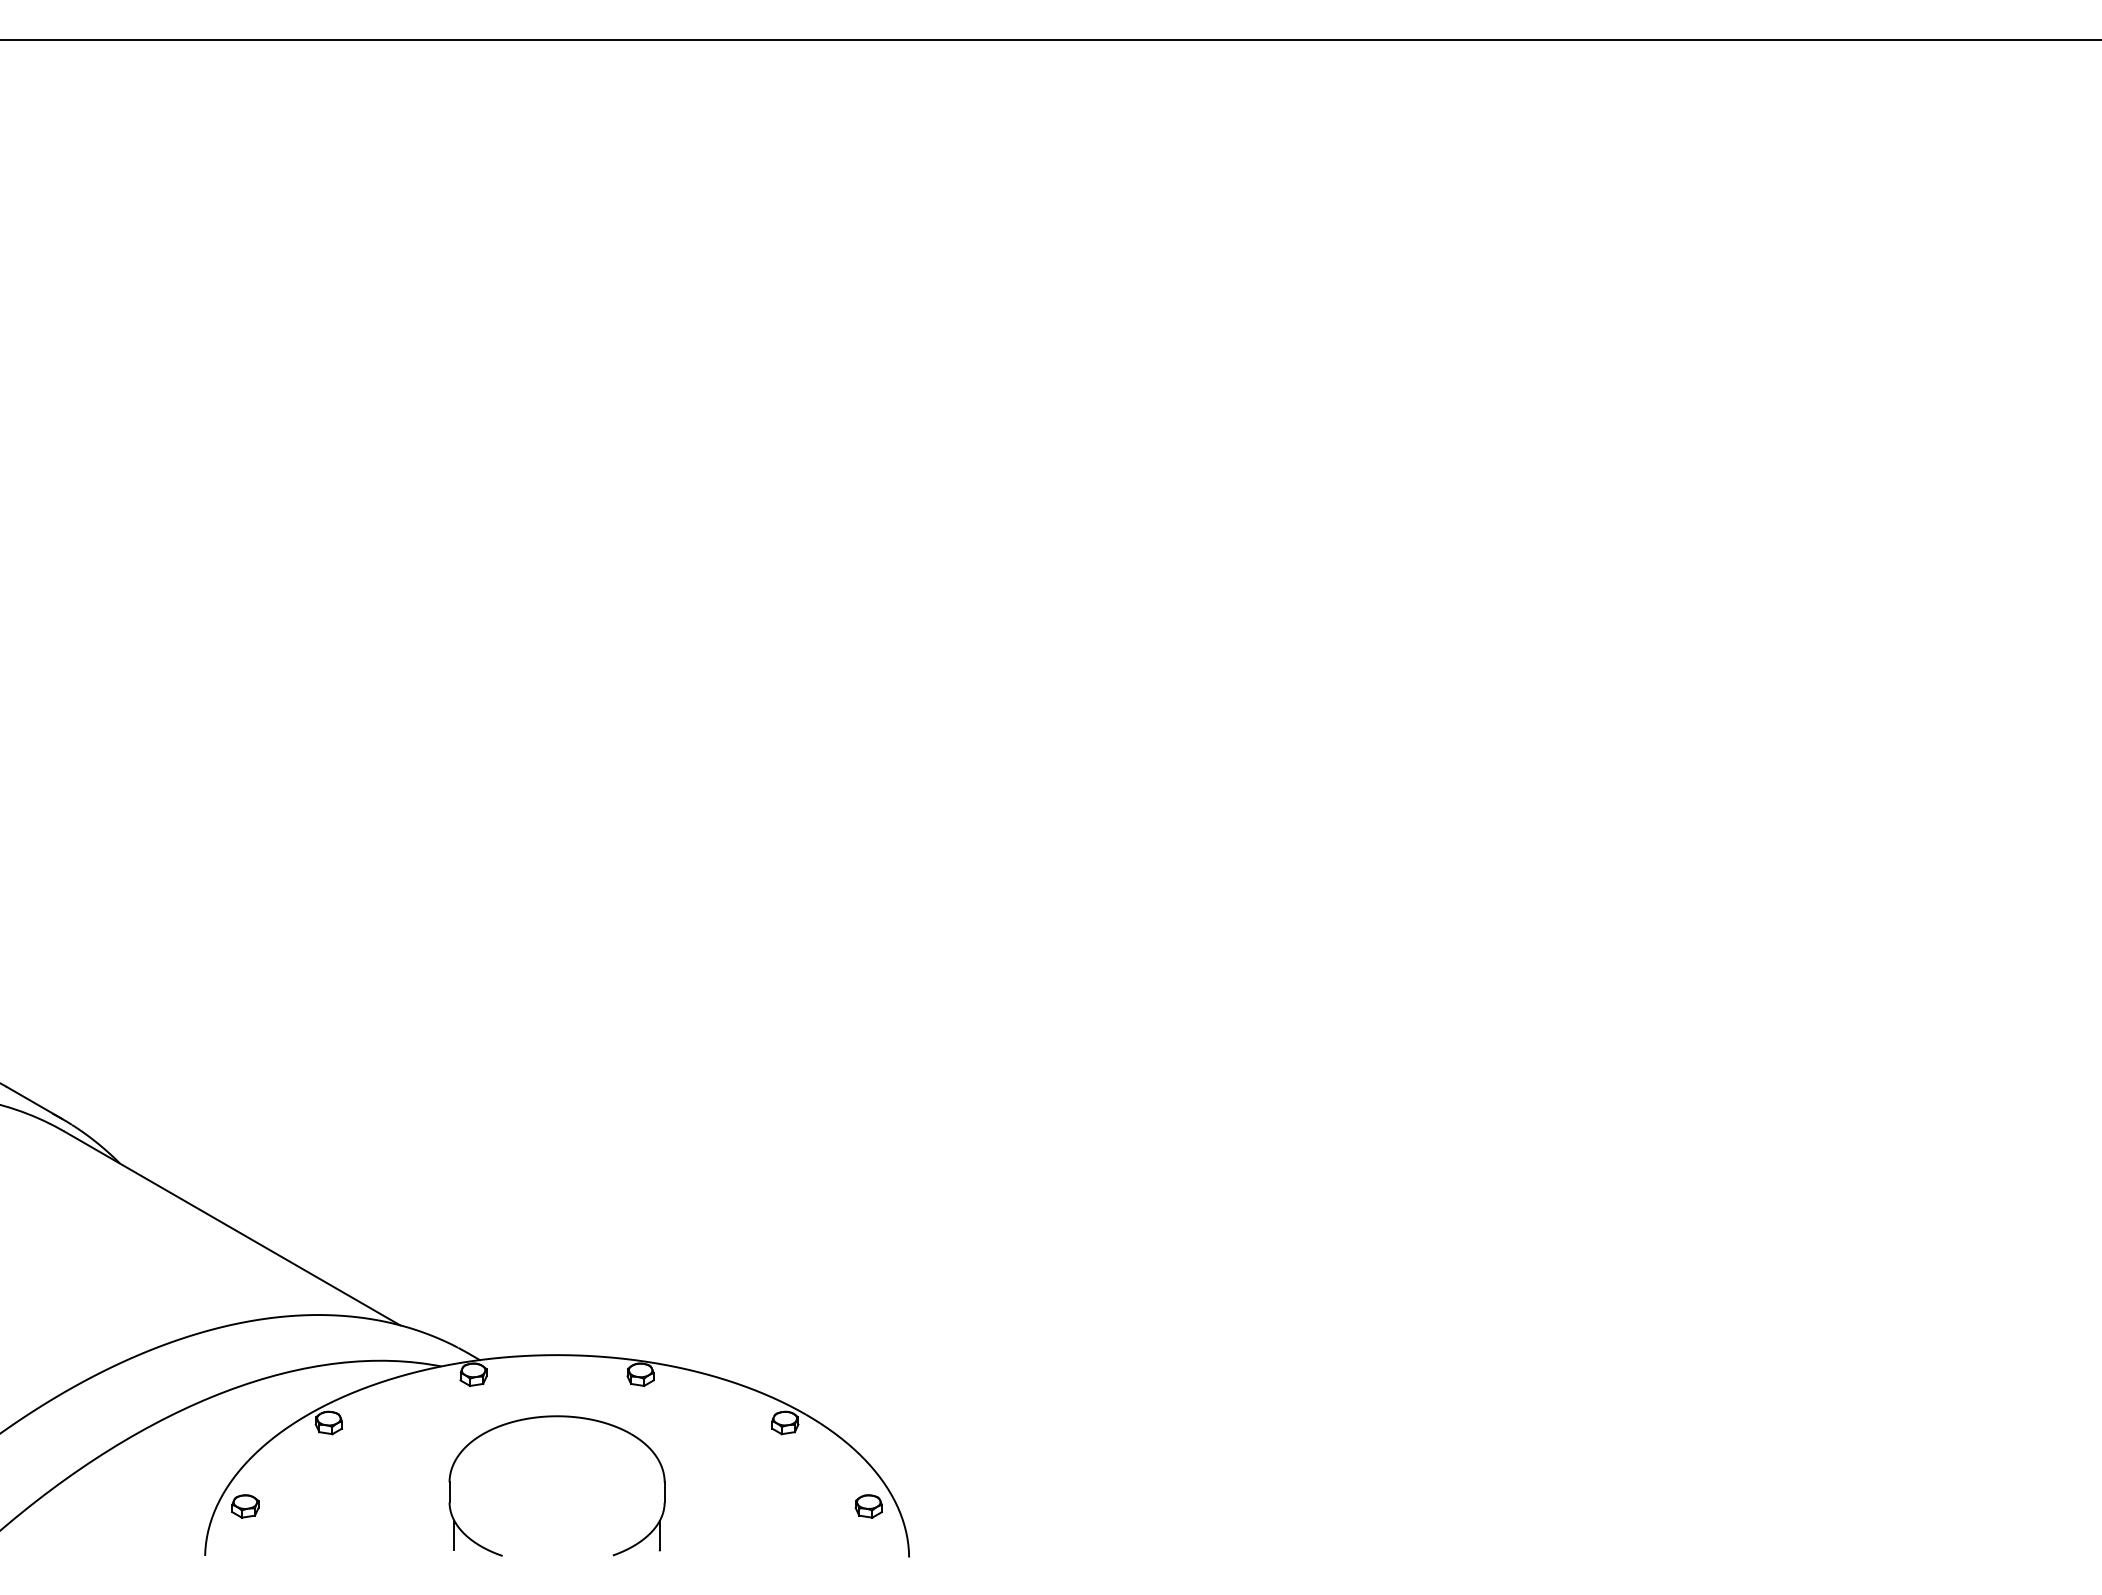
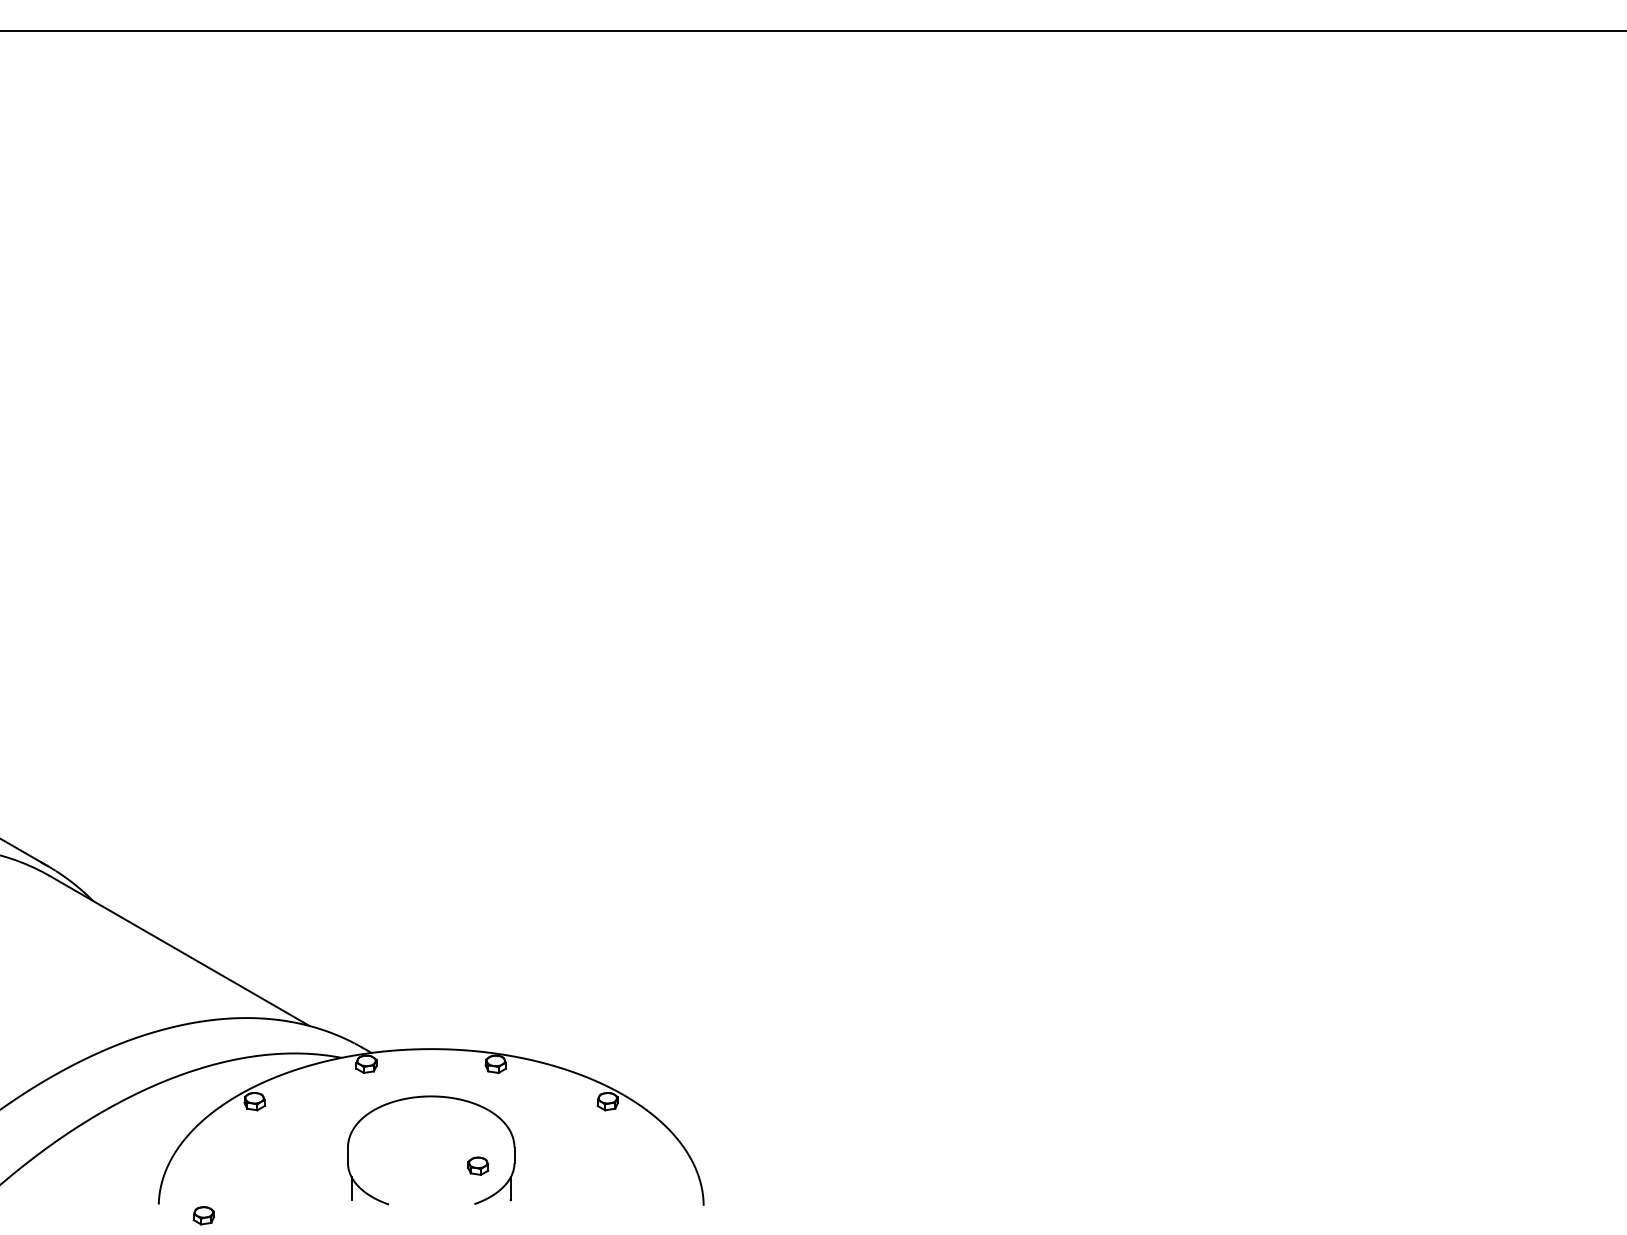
part: (245, 1506) -> (203, 1215), moved
part: (868, 1506) -> (477, 1166), moved

